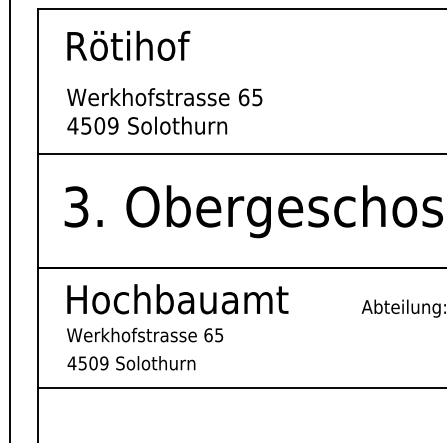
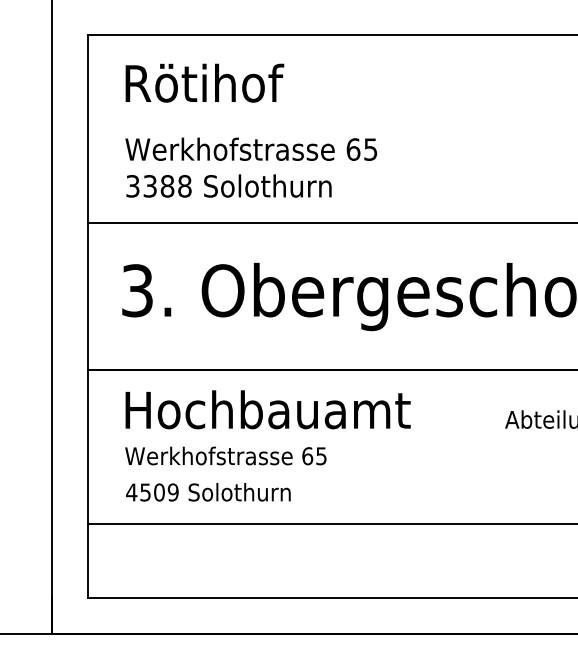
text: (92, 126) -> (158, 186), 4509 -> 3388

